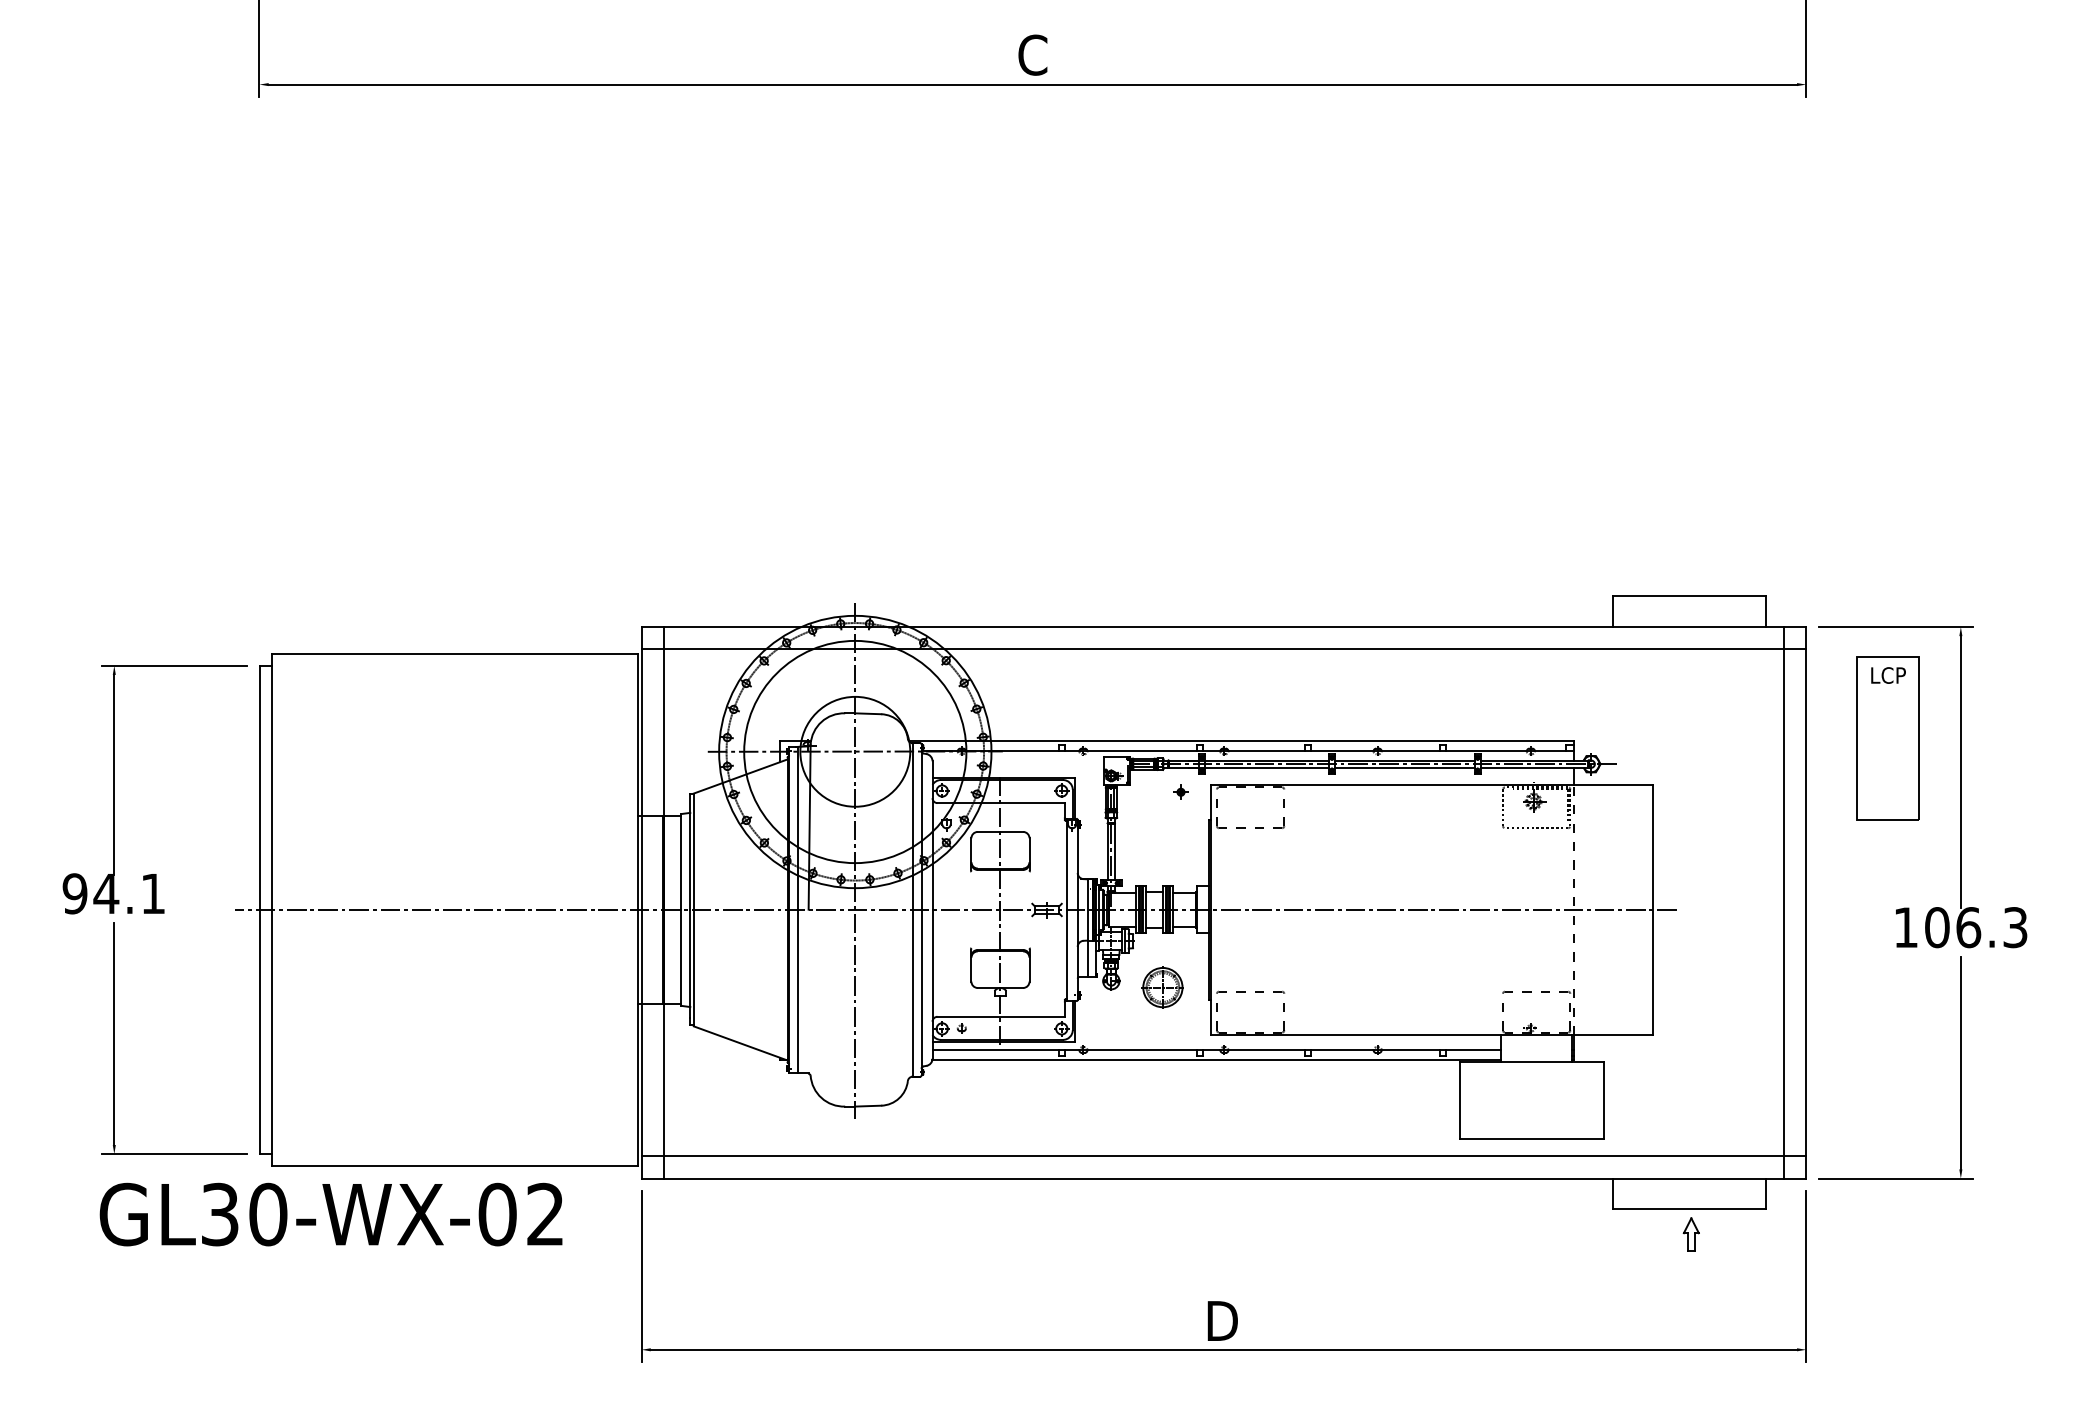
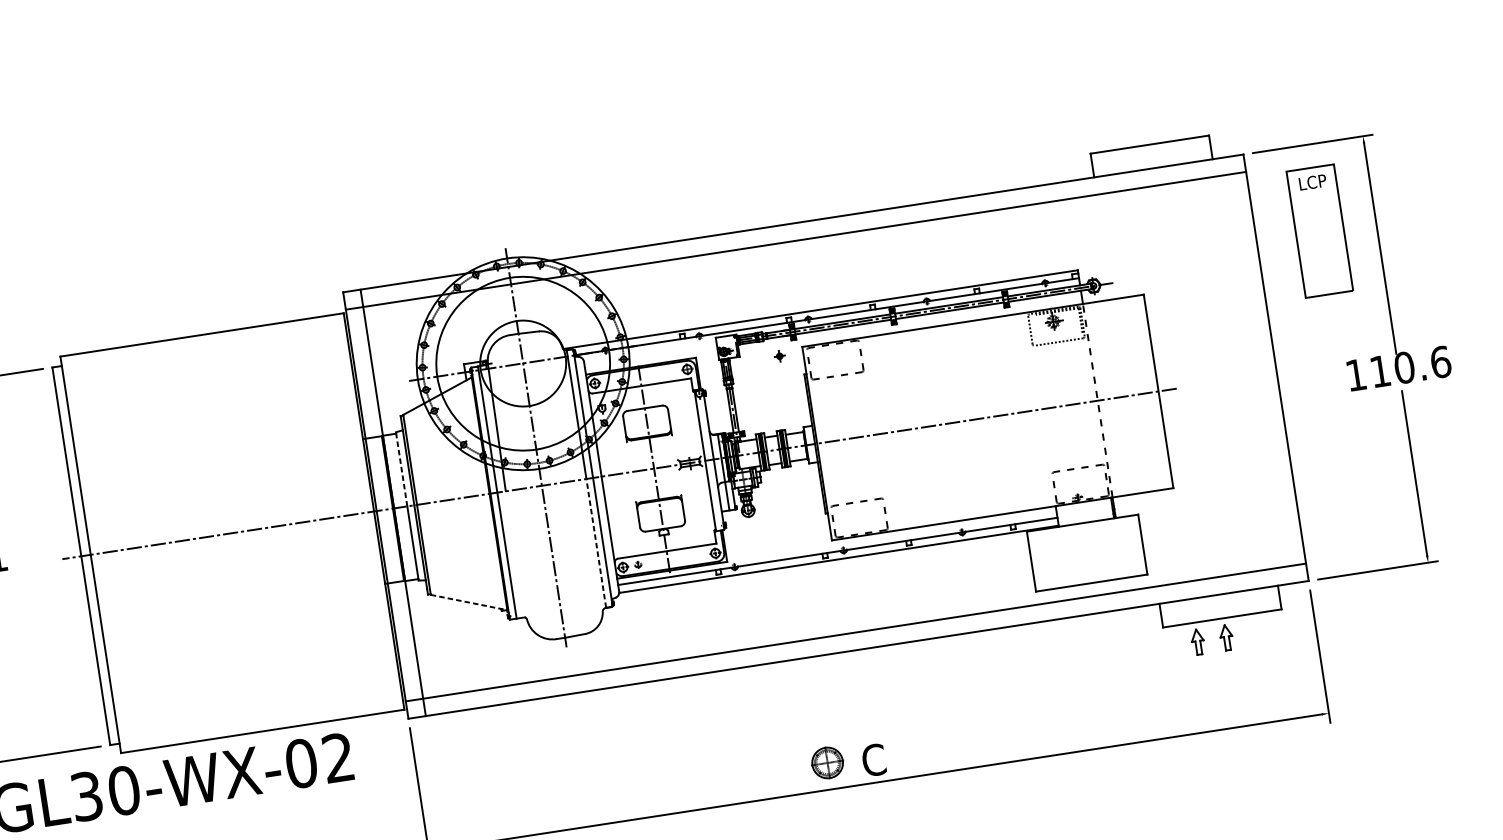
line: (681, 862) -> (401, 469), solid -> dashed
line: (1783, 902) -> (1258, 370), removed
text: (1976, 927) -> (1410, 366), 106.3 -> 110.6
part: (1162, 987) -> (827, 762), moved
line: (912, 992) -> (595, 542), solid -> dashed
line: (740, 1043) -> (468, 602), solid -> dashed
part: (1653, 1234) -> (1197, 642), added
text: (1222, 1320) -> (874, 759), D -> C

